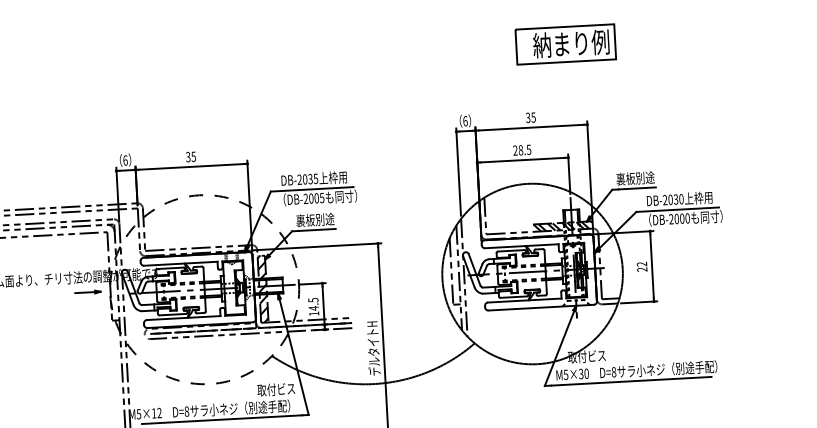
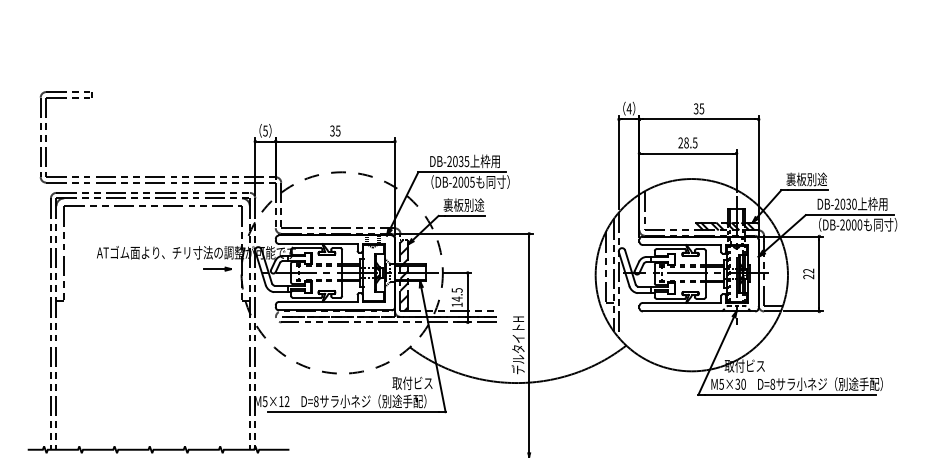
part: (565, 44) -> (740, 32), removed
text: (464, 120) -> (628, 108), 6 -> 4
text: (125, 160) -> (265, 130), 6 -> 5

